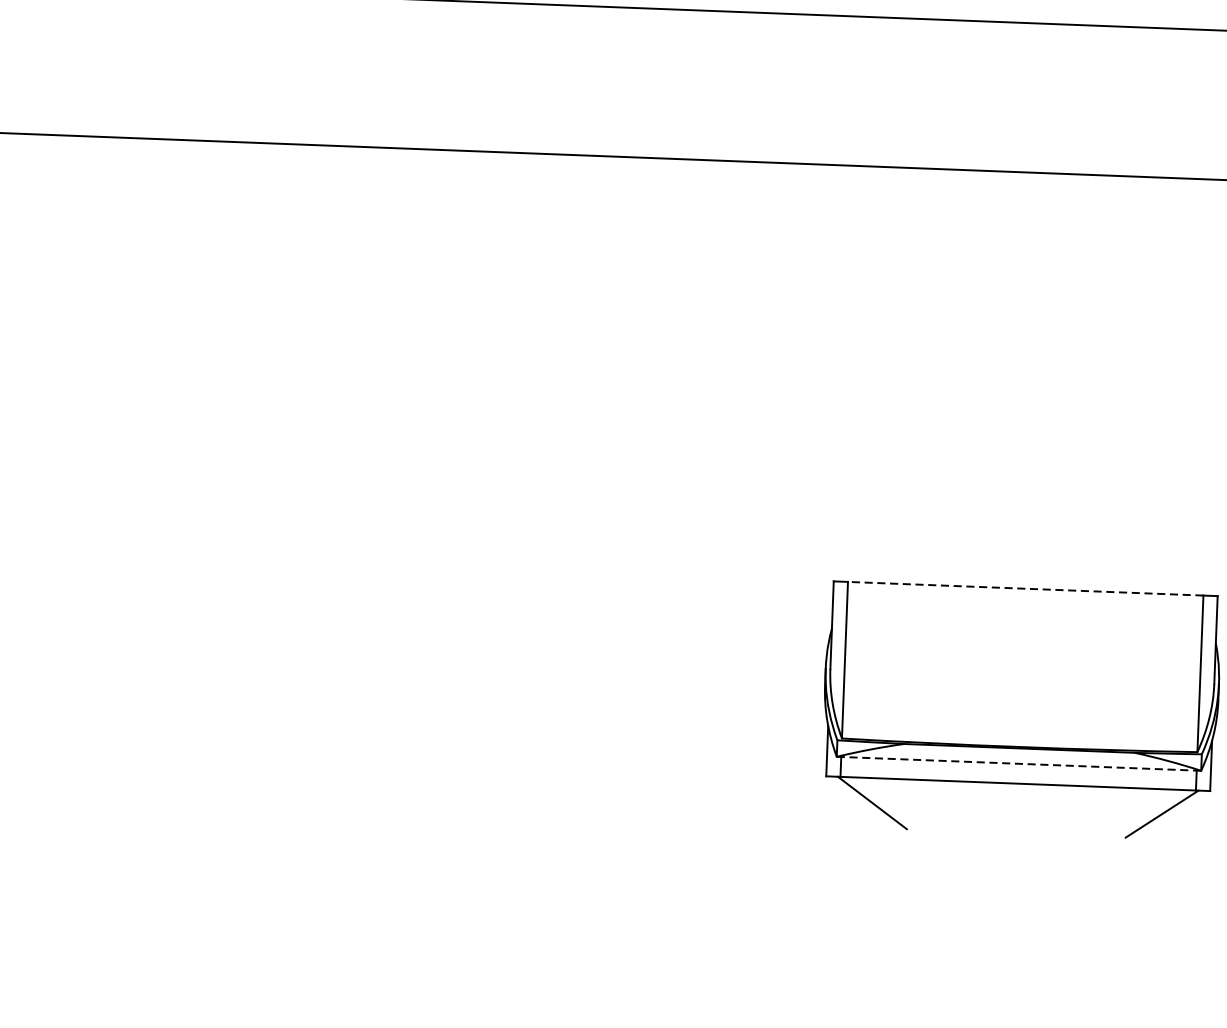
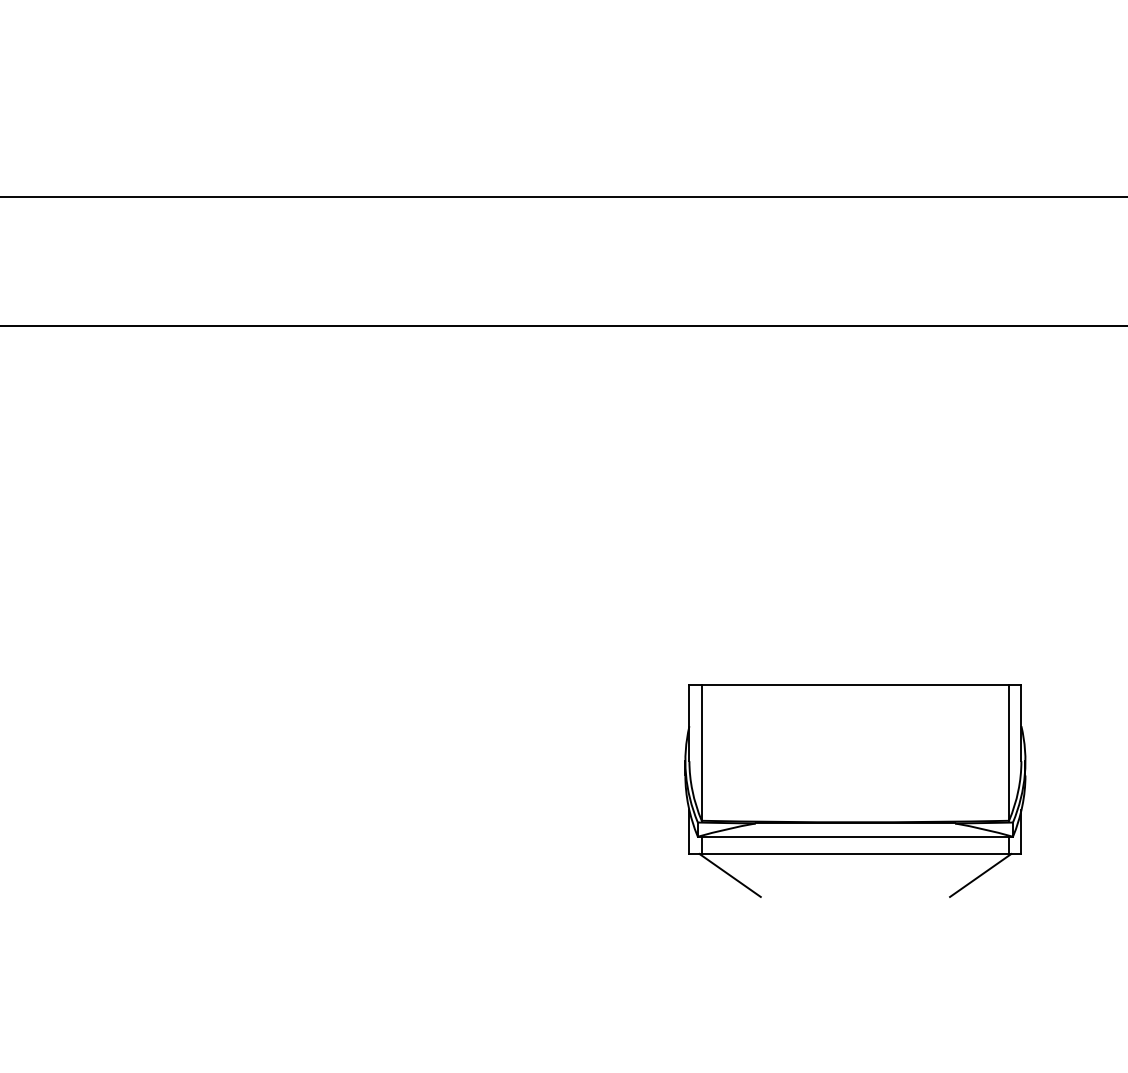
line: (1025, 588) -> (855, 685), dashed -> solid
line: (1019, 763) -> (855, 836), dashed -> solid

